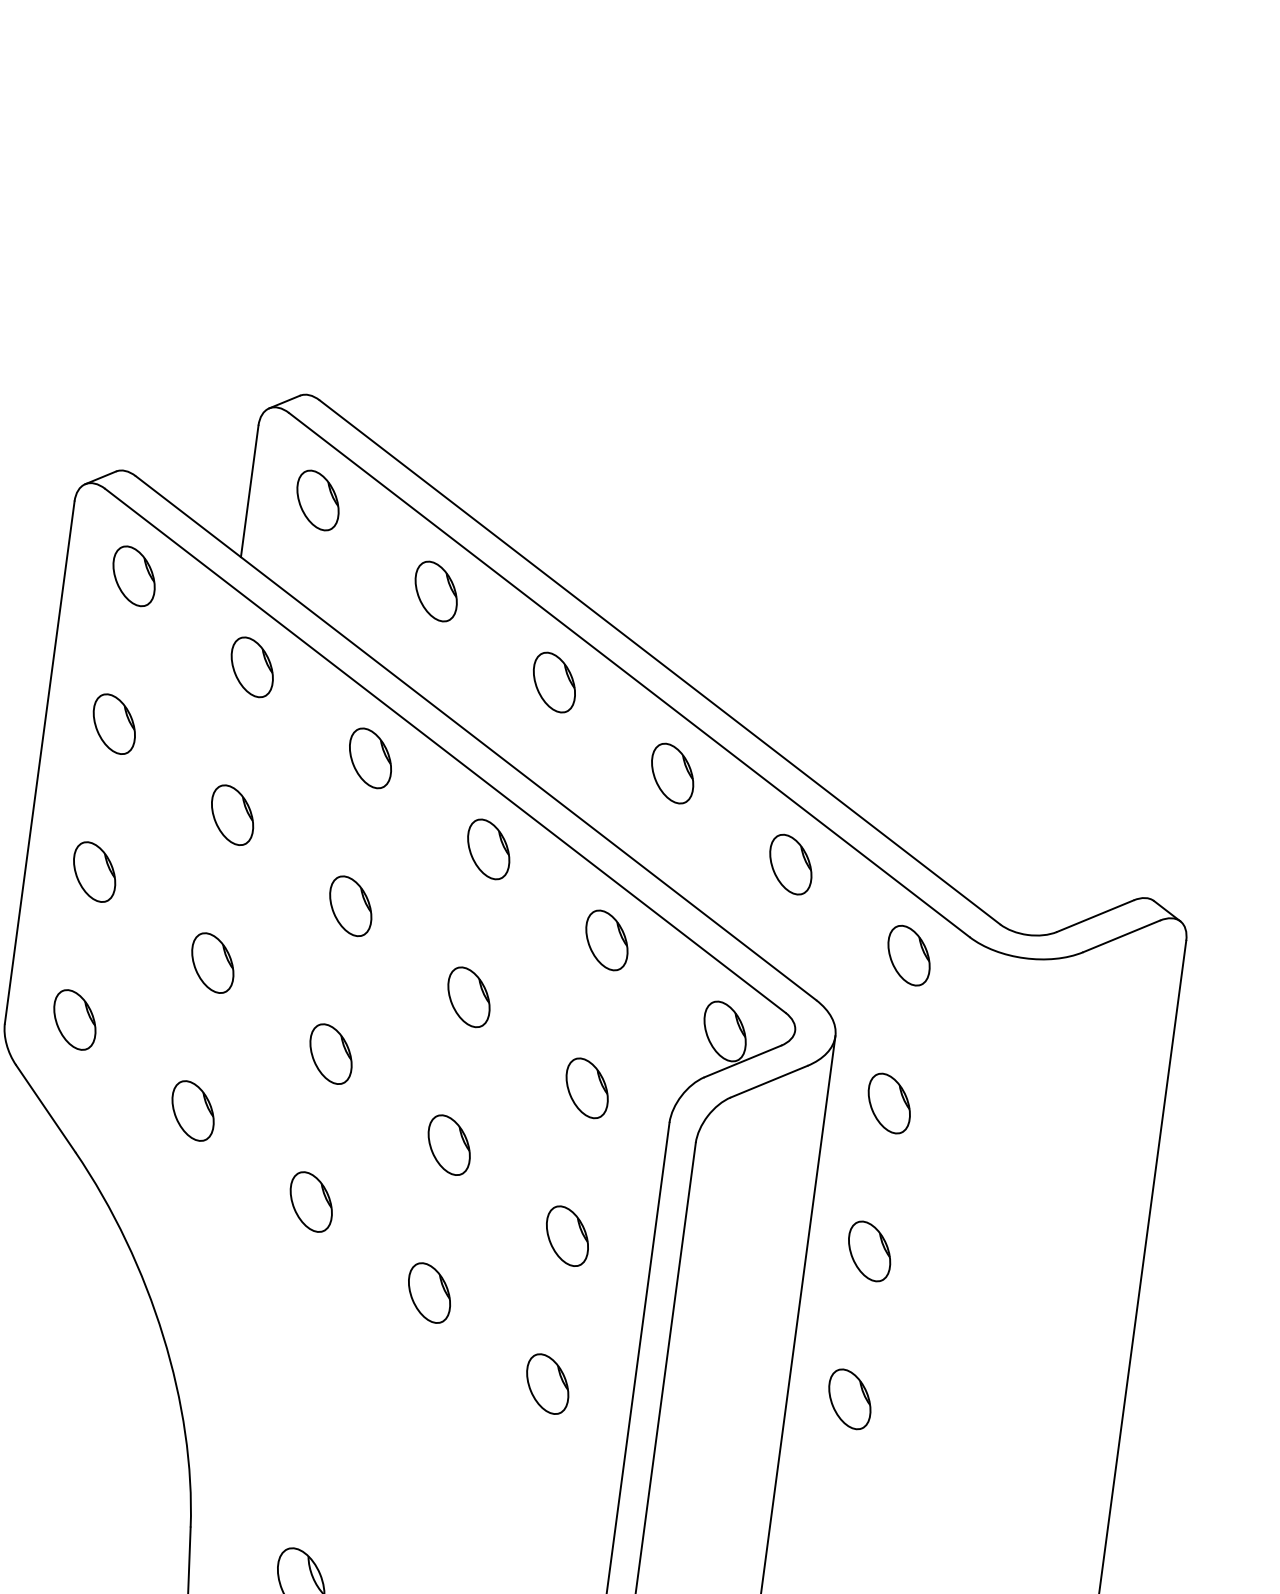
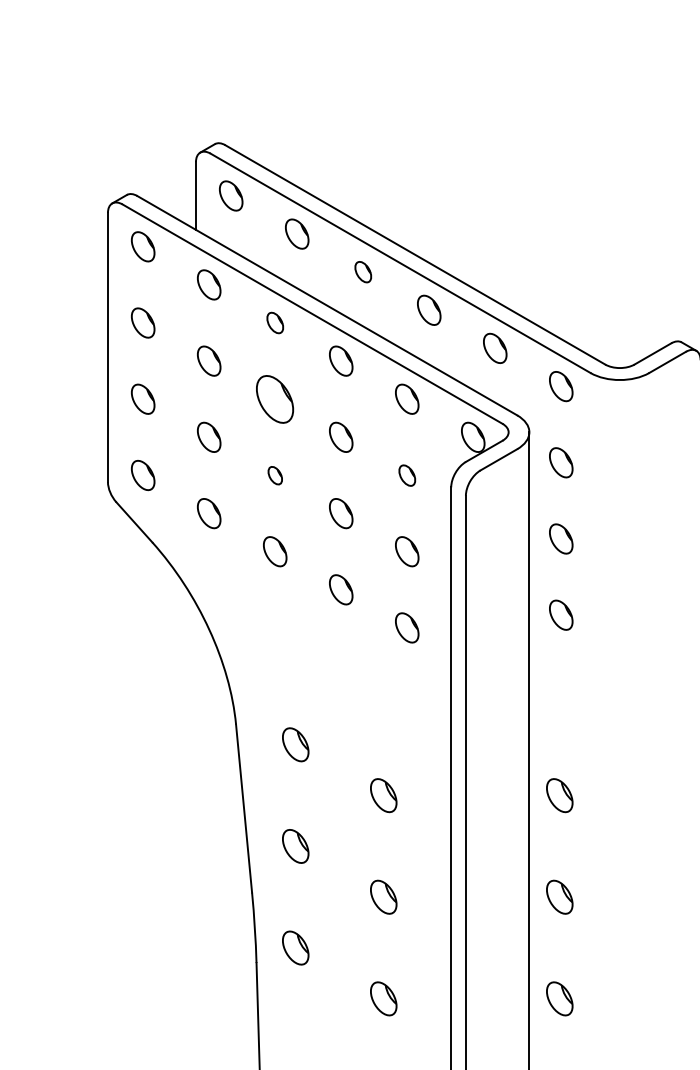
part: (555, 681) -> (363, 271), size x0.7
part: (371, 757) -> (275, 322), size x0.7
part: (351, 904) -> (275, 398), size x1.6
part: (331, 1054) -> (275, 475), size x0.6
part: (587, 1088) -> (407, 475), size x0.7

